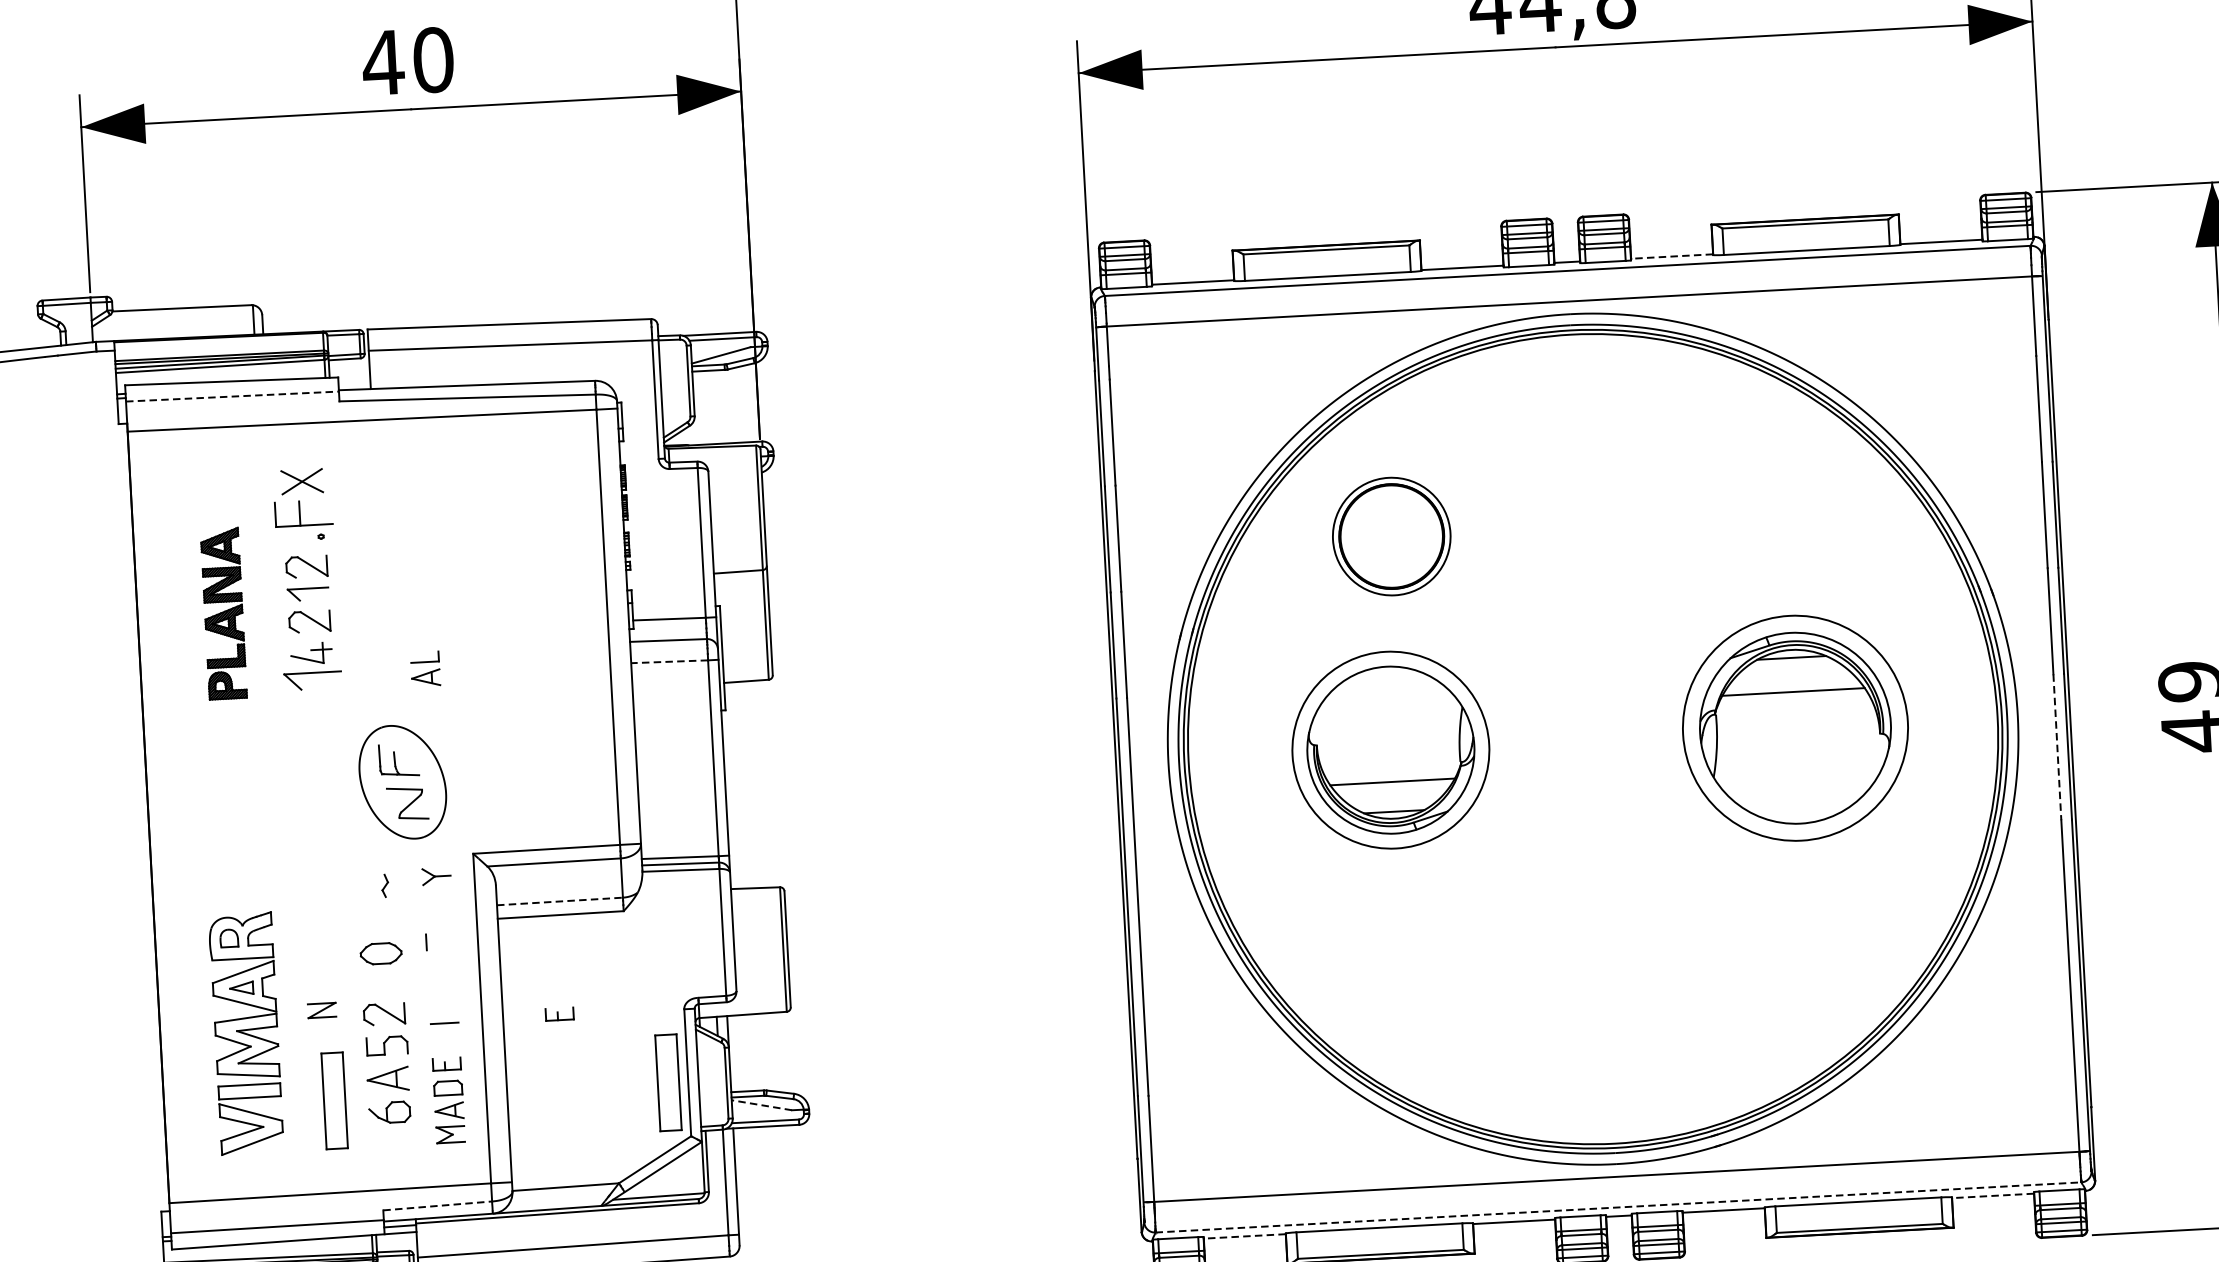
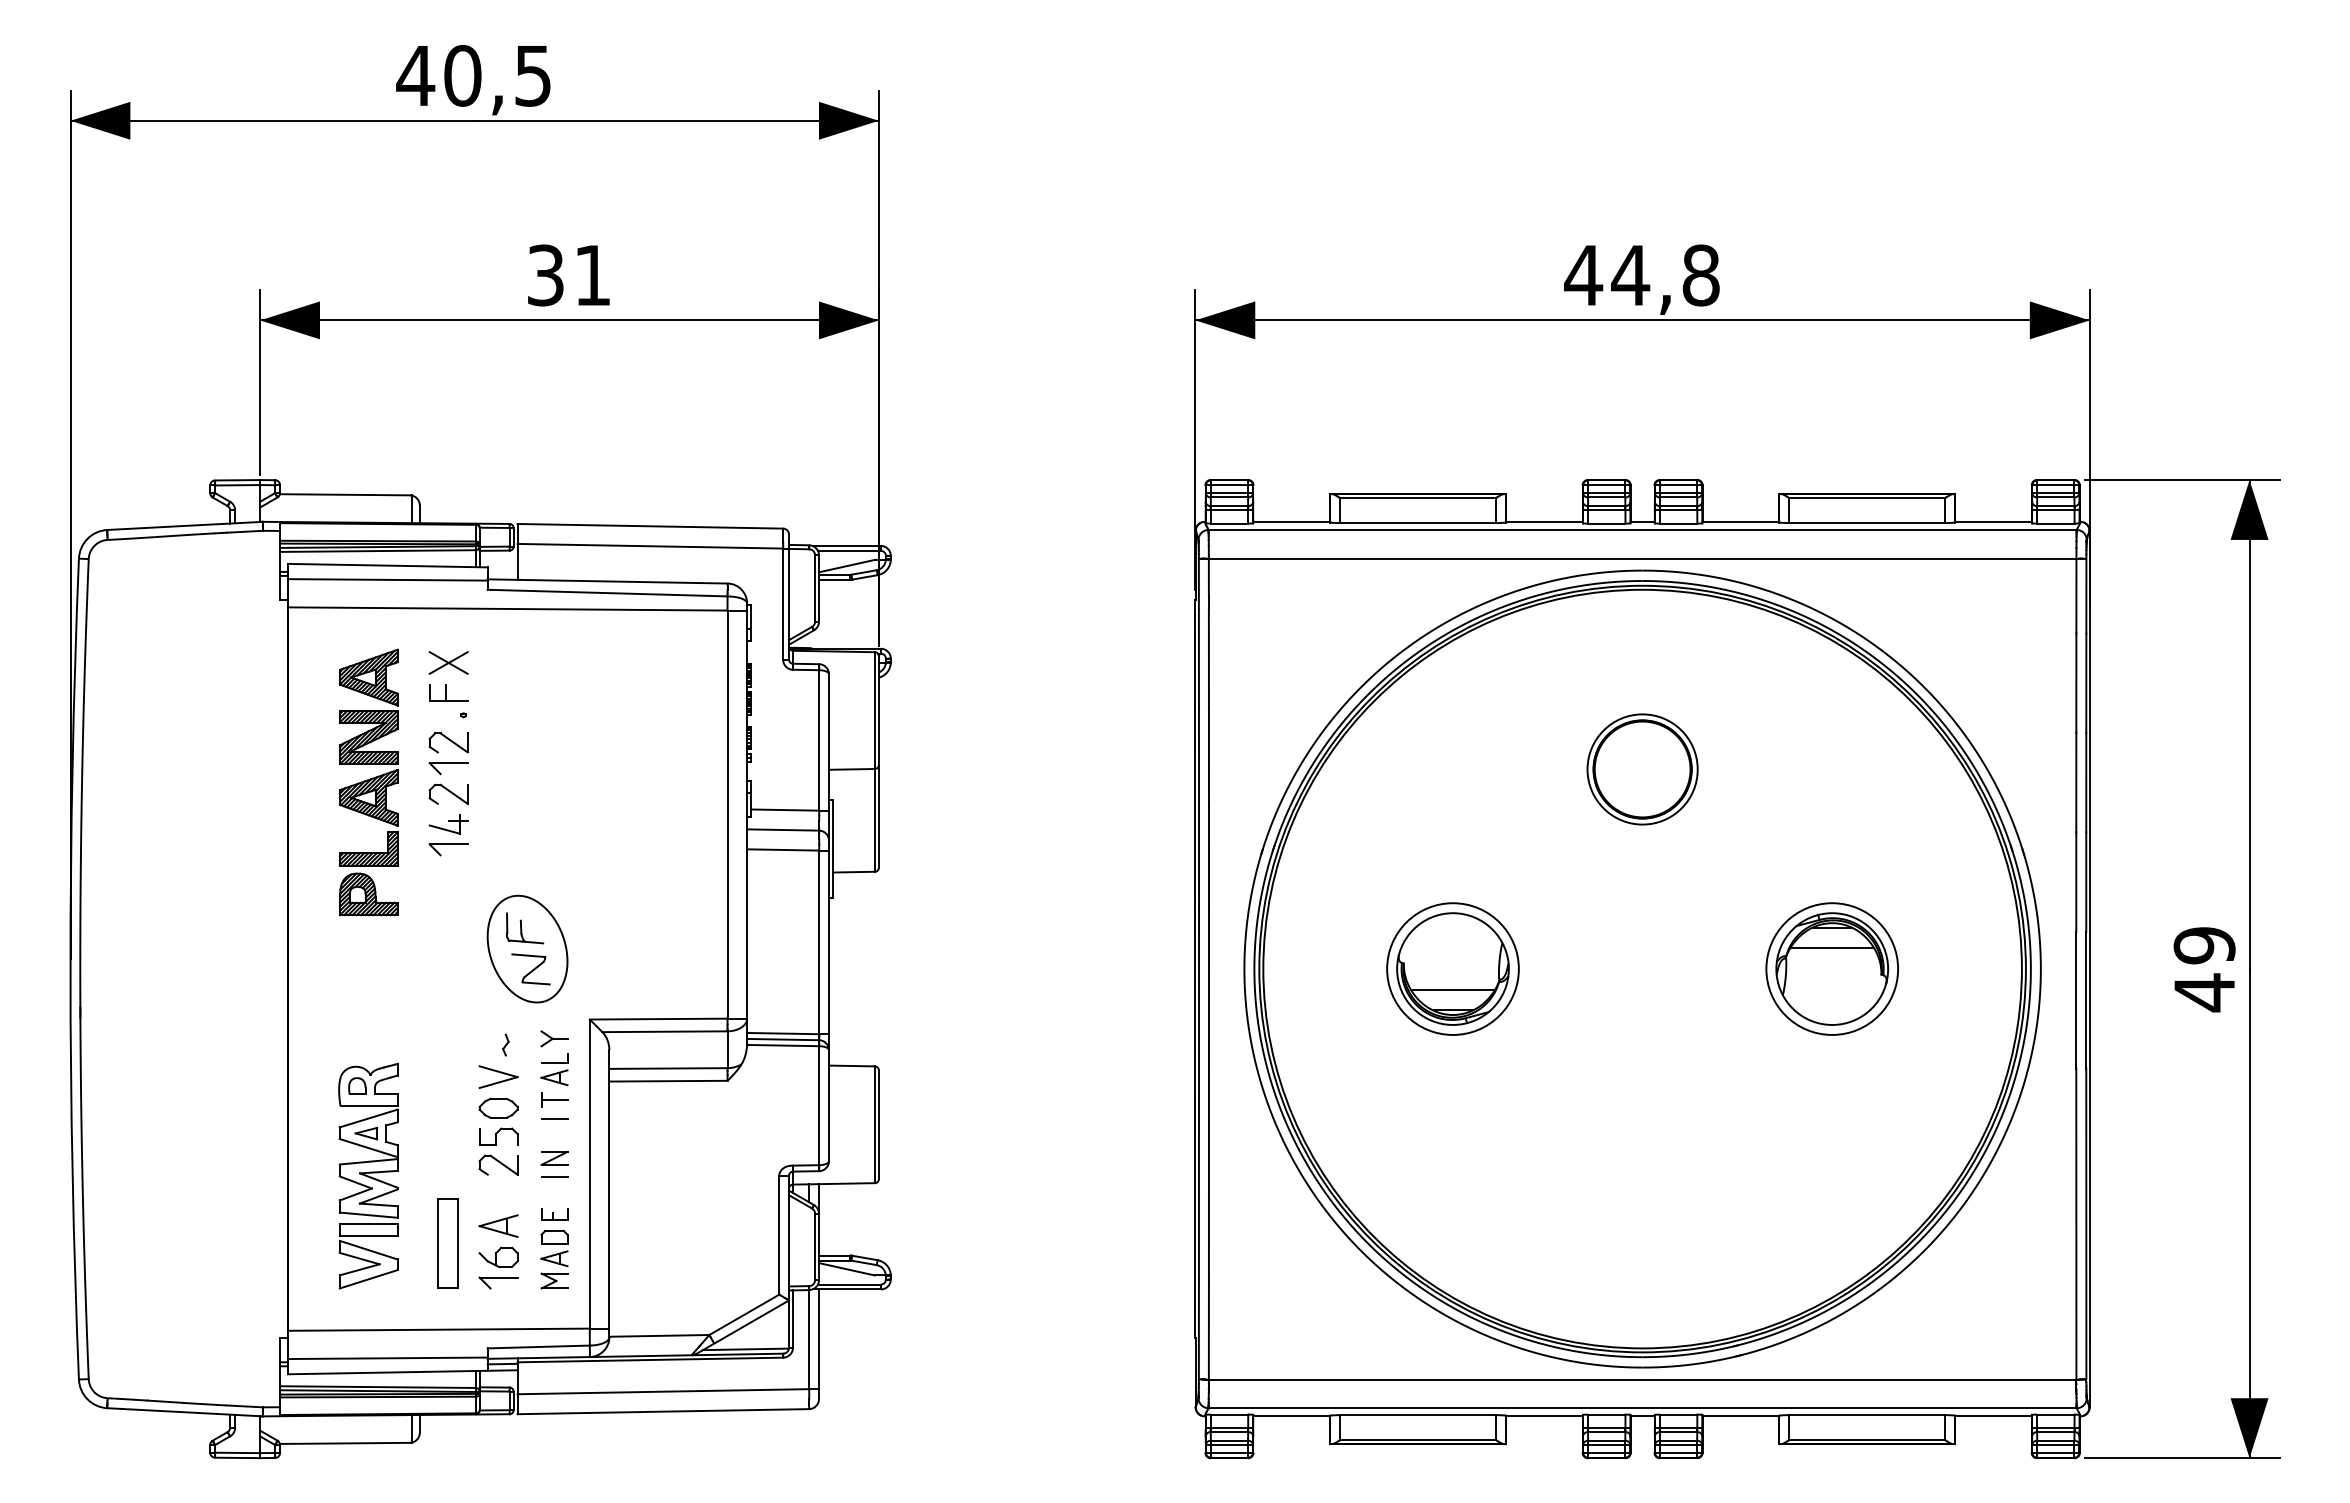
text: (407, 61) -> (568, 275), 40 -> 31
line: (1671, 256) -> (1740, 521), dashed -> solid
line: (232, 396) -> (387, 579), dashed -> solid
part: (303, 513) -> (448, 692), size x0.71
part: (1391, 536) -> (1642, 769), moved
part: (223, 613) -> (368, 782), size x1.67
line: (668, 661) -> (782, 849), dashed -> solid
part: (425, 669) -> (554, 1069), moved
part: (312, 680) -> (448, 849), size x0.71
part: (1794, 727) -> (1831, 968), size x0.62
line: (2057, 747) -> (2076, 1000), dashed -> solid
part: (1390, 749) -> (1452, 968), size x0.71
line: (560, 901) -> (668, 1068), dashed -> solid
part: (379, 919) -> (498, 1076), added
line: (440, 942) -> (554, 1100), added
line: (441, 962) -> (554, 1119), added
part: (321, 1009) -> (554, 1157), moved
part: (559, 1013) -> (662, 1173), removed
part: (387, 1045) -> (498, 1136), moved
part: (668, 1082) -> (760, 1243), removed
line: (761, 1105) -> (846, 1269), dashed -> solid
part: (391, 1139) -> (498, 1282), added
line: (1992, 1196) -> (1992, 1416), dashed -> solid
line: (438, 1205) -> (539, 1346), dashed -> solid
line: (1619, 1207) -> (1643, 1408), dashed -> solid
line: (1244, 1236) -> (1291, 1416), dashed -> solid

